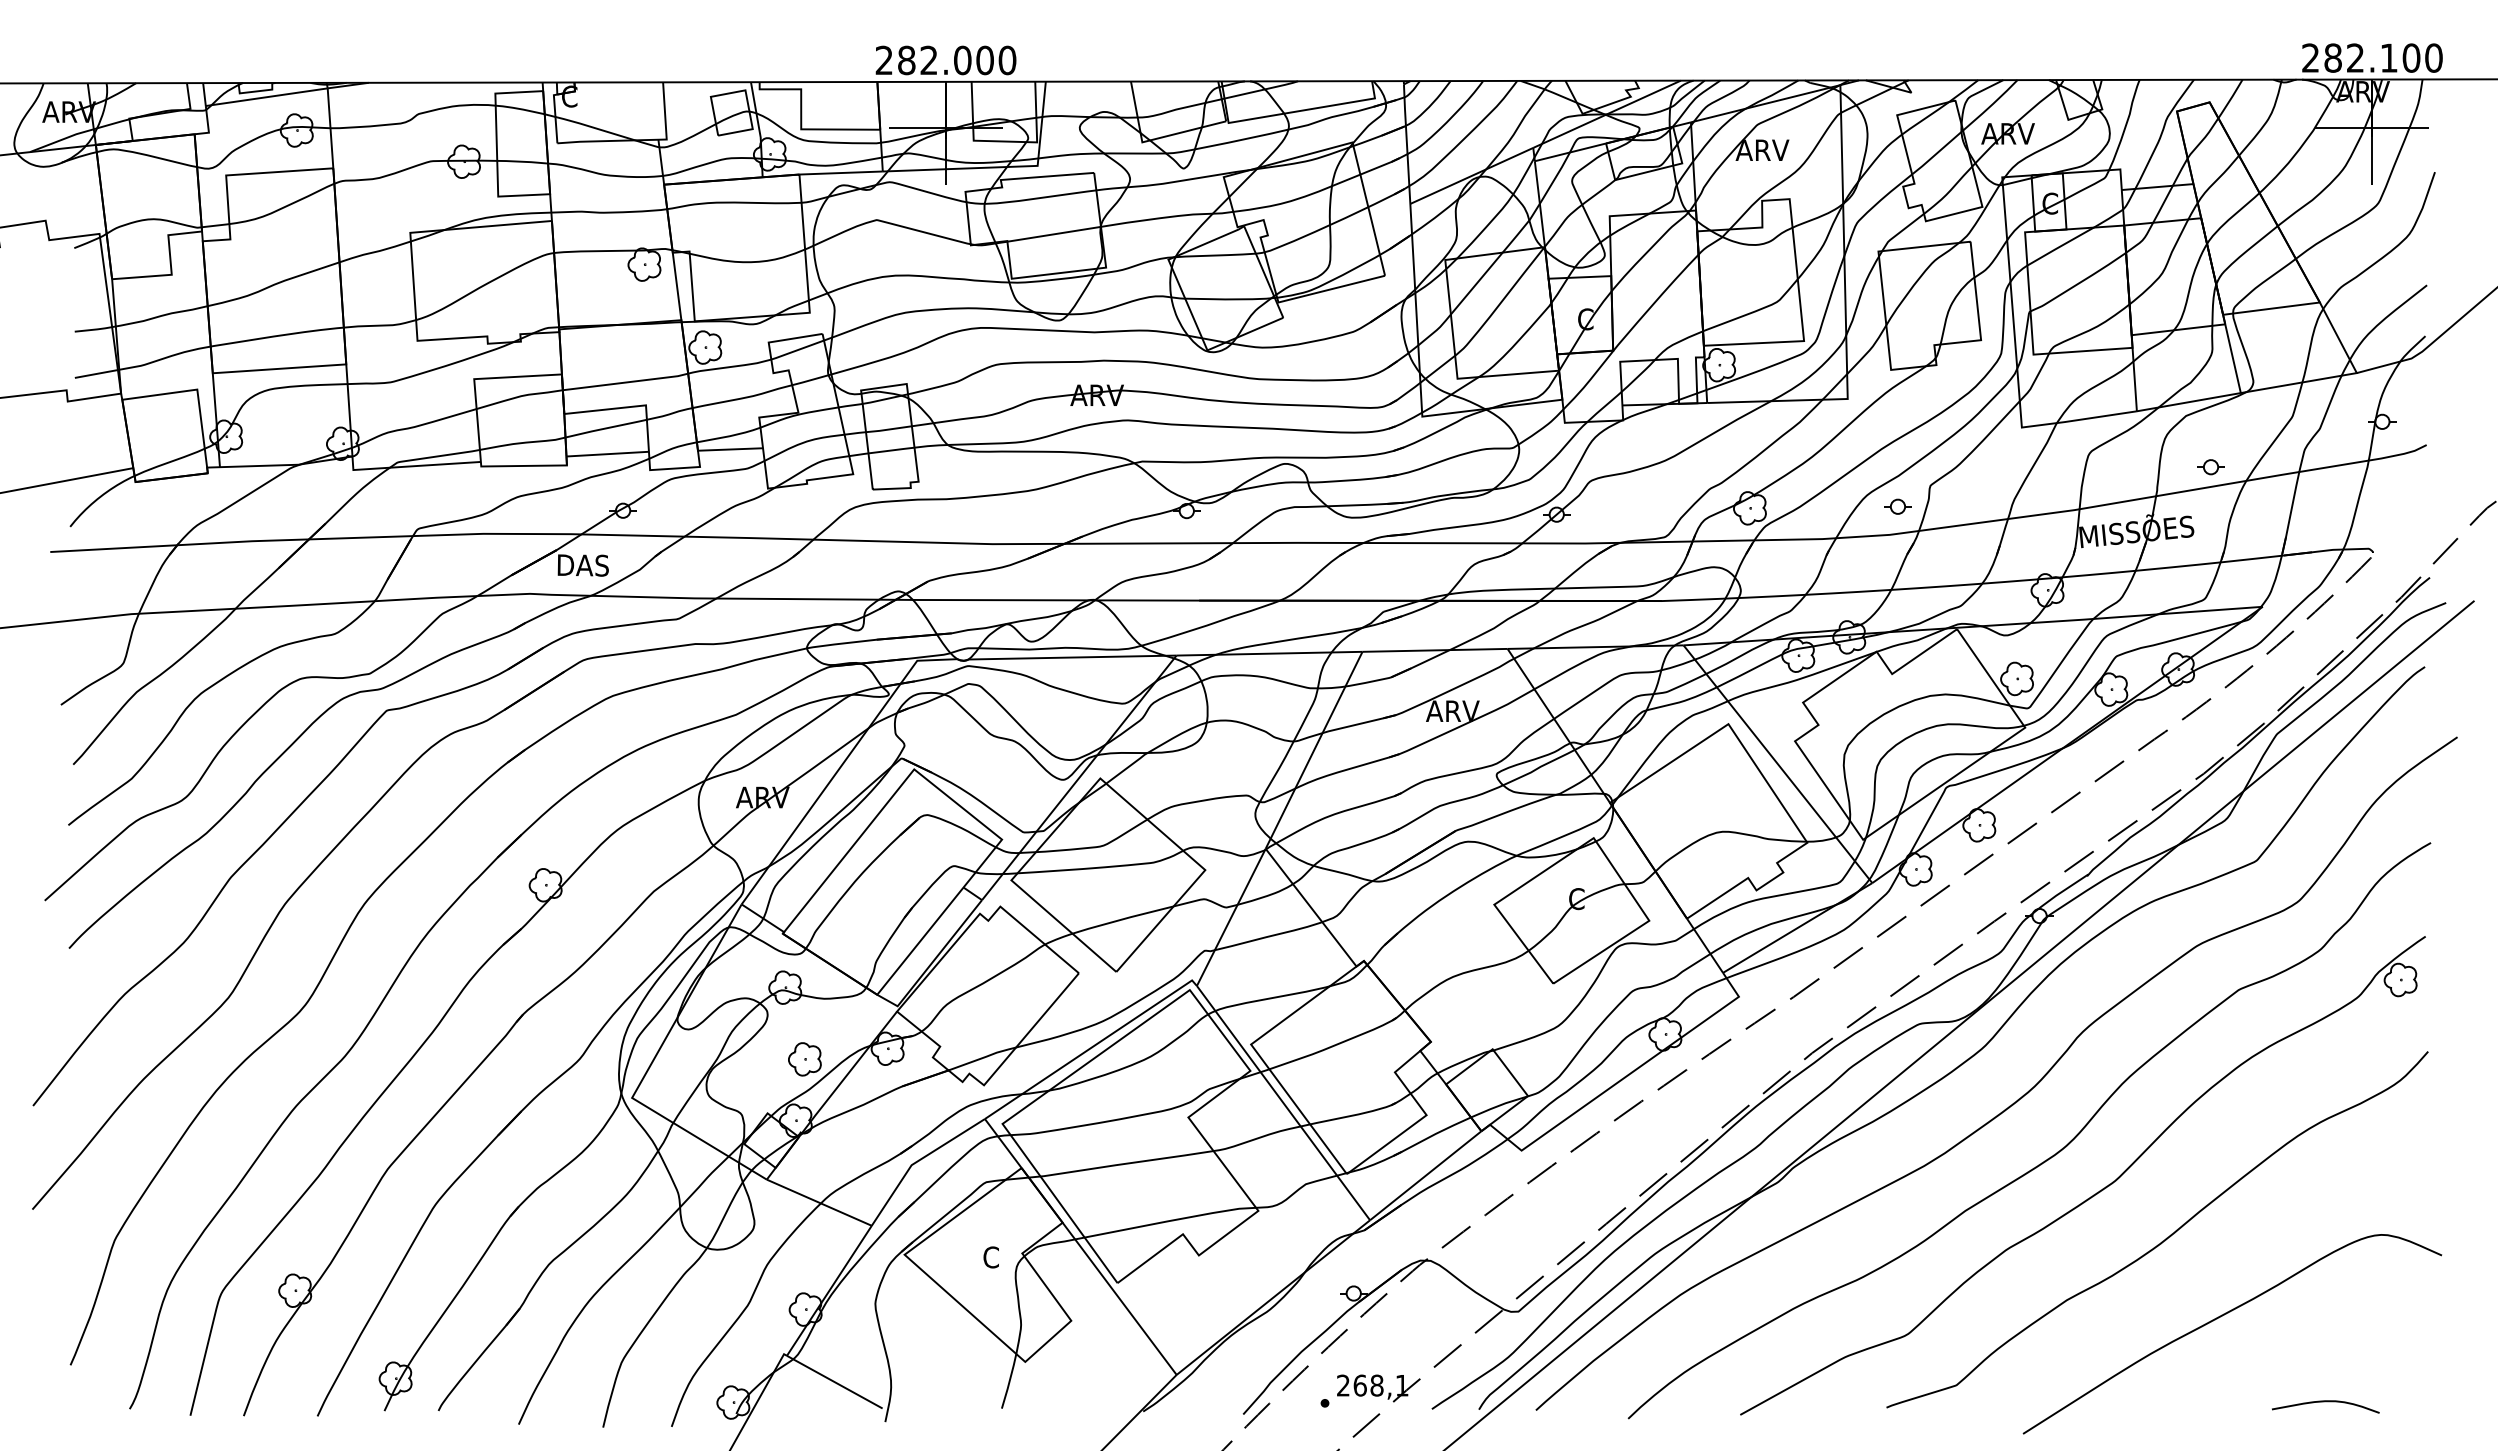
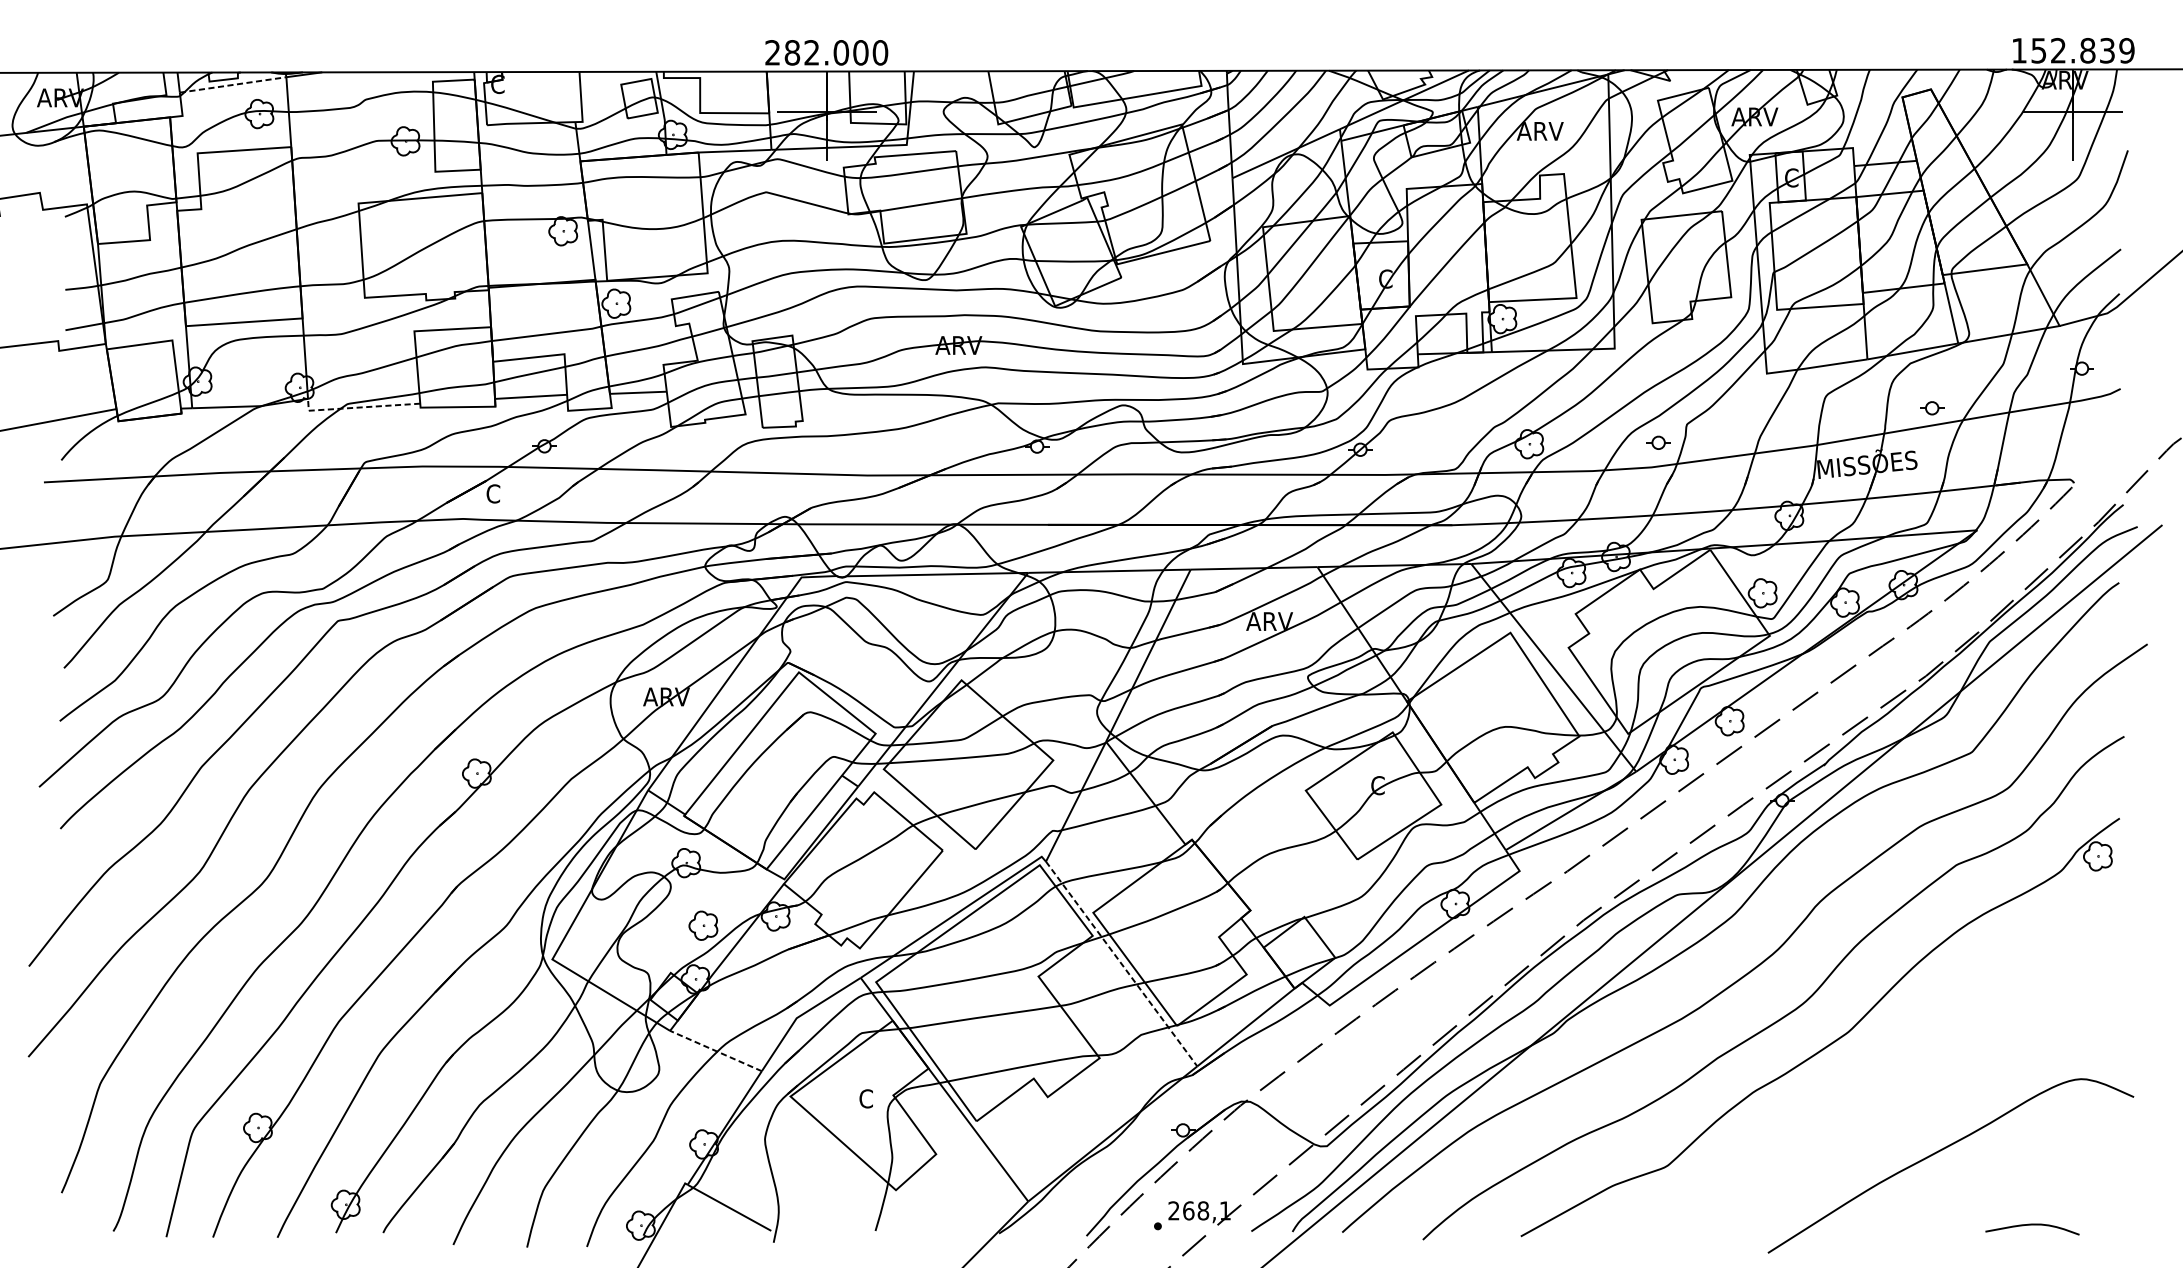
text: (2372, 57) -> (2073, 50), 282.100 -> 152.839
line: (266, 97) -> (232, 85), solid -> dashed
line: (409, 466) -> (357, 407), solid -> dashed
text: (582, 565) -> (509, 494), DAS -> C
line: (1283, 1103) -> (1121, 964), solid -> dashed
line: (818, 1202) -> (715, 1050), solid -> dashed
curve: (2166, 1237) -> (1893, 1081), removed

